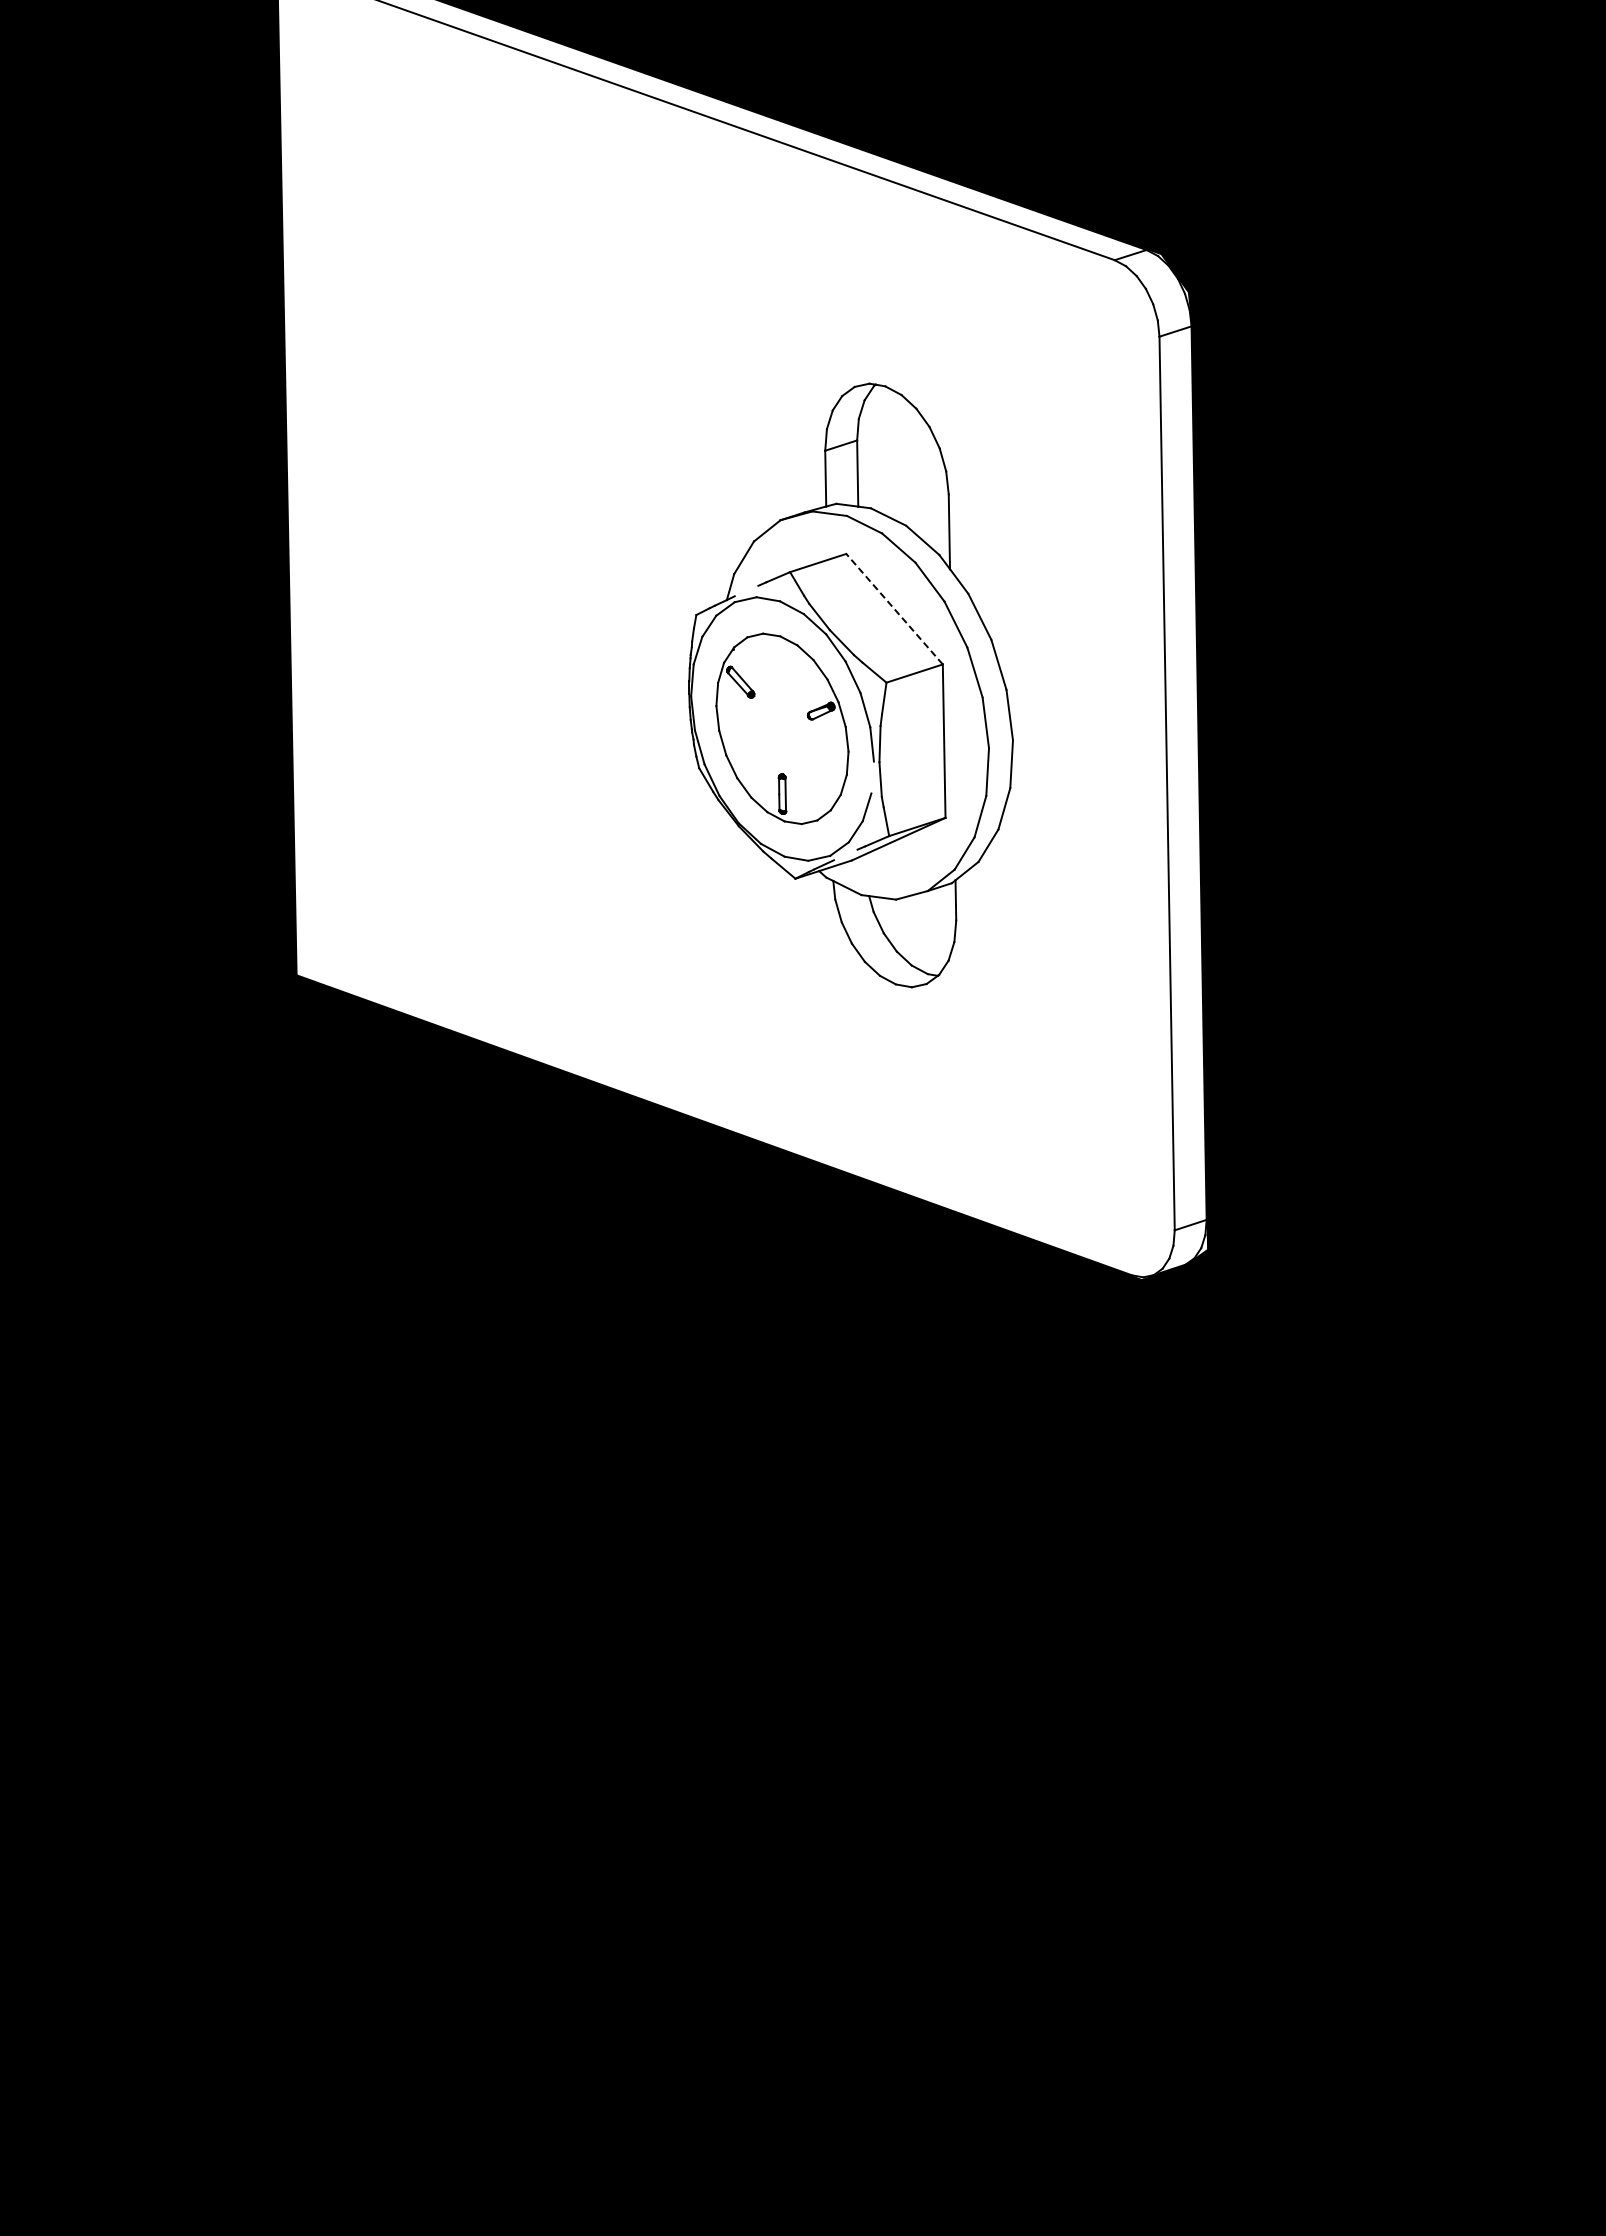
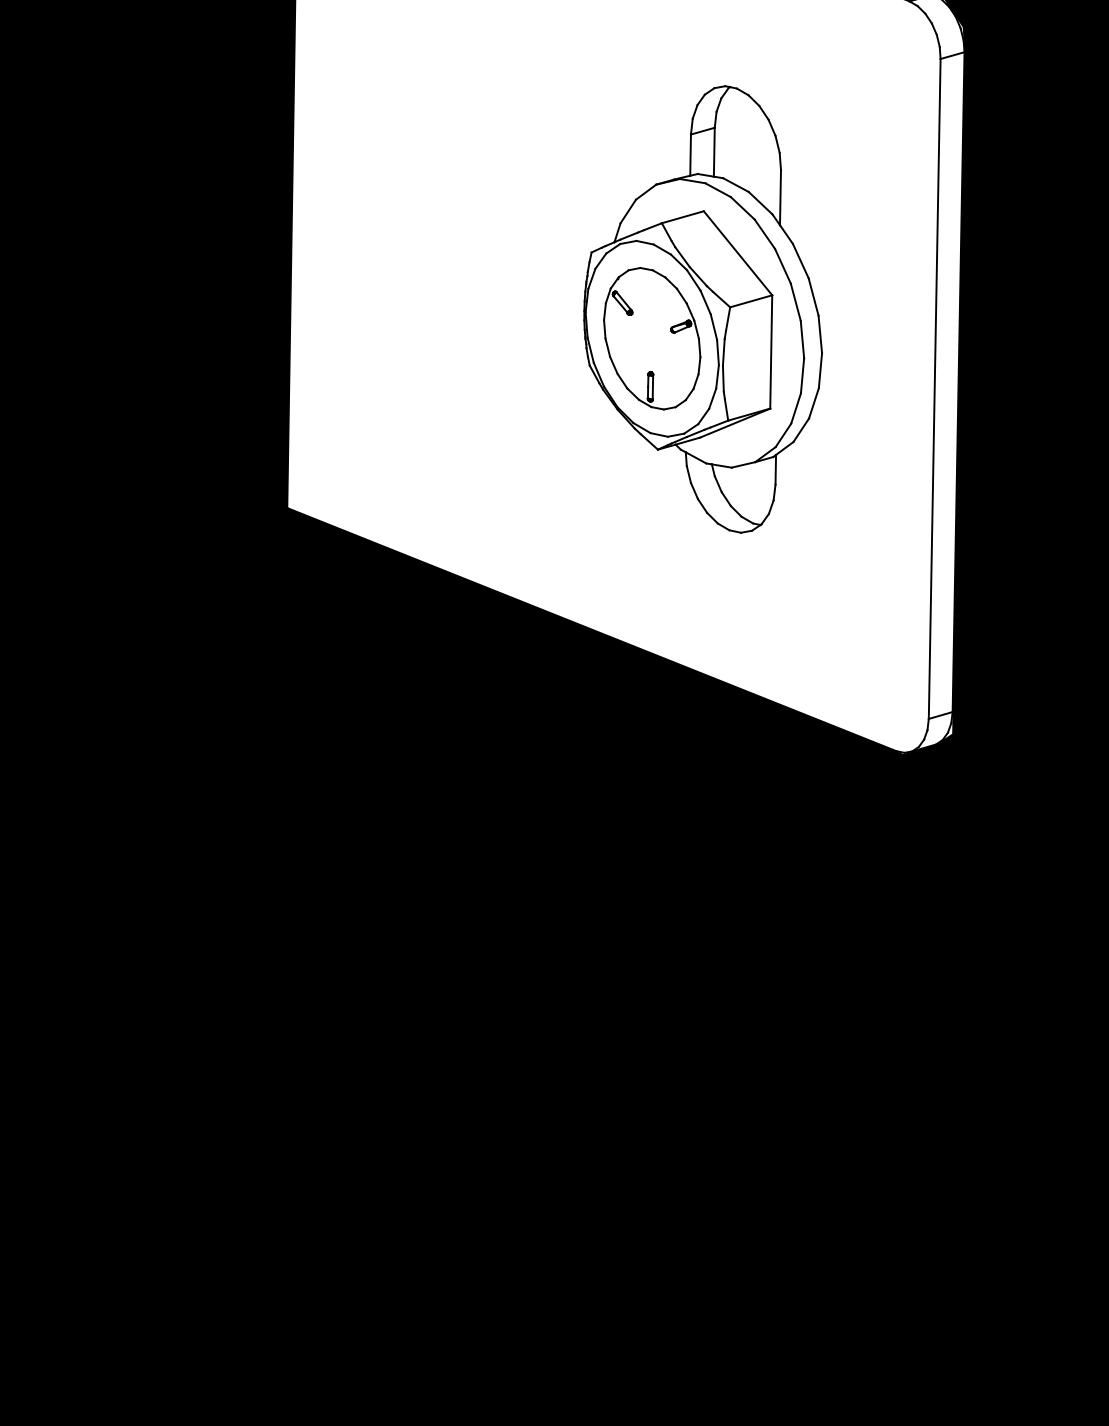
line: (746, 590) -> (629, 235), added
line: (894, 608) -> (738, 252), dashed -> solid
line: (872, 777) -> (717, 376), added
line: (845, 854) -> (695, 433), added

